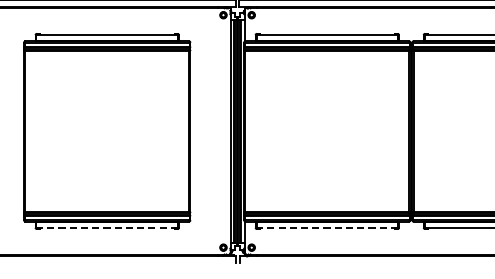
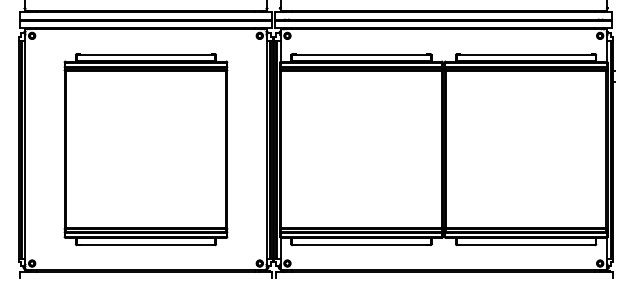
line: (106, 228) -> (145, 244), dashed -> solid
line: (326, 228) -> (360, 244), dashed -> solid

